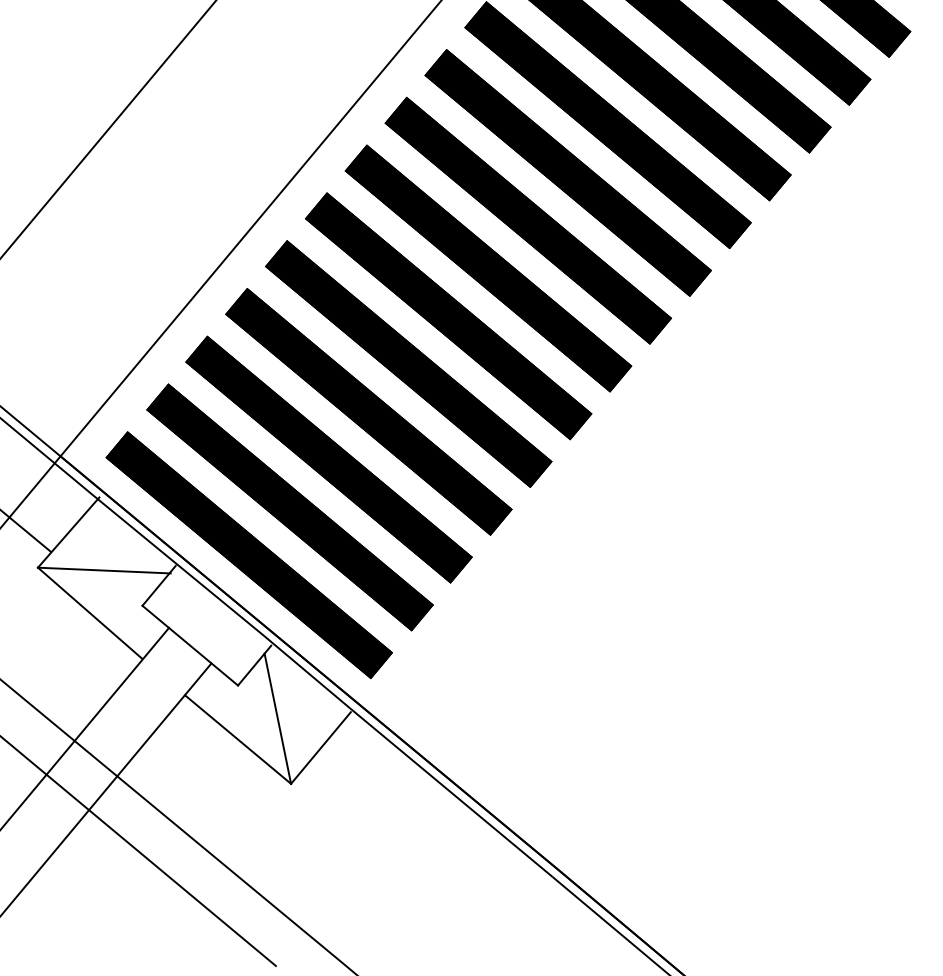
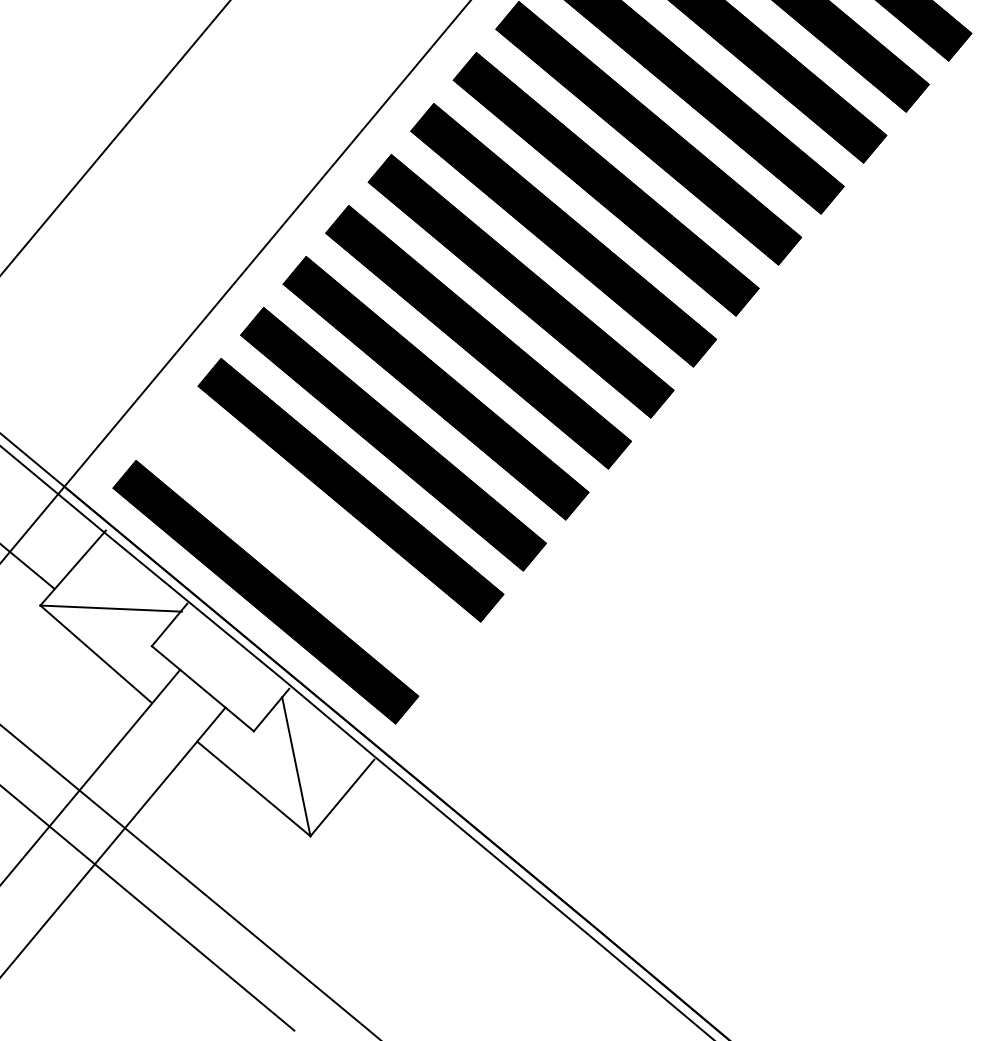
part: (290, 507) -> (309, 541), removed

